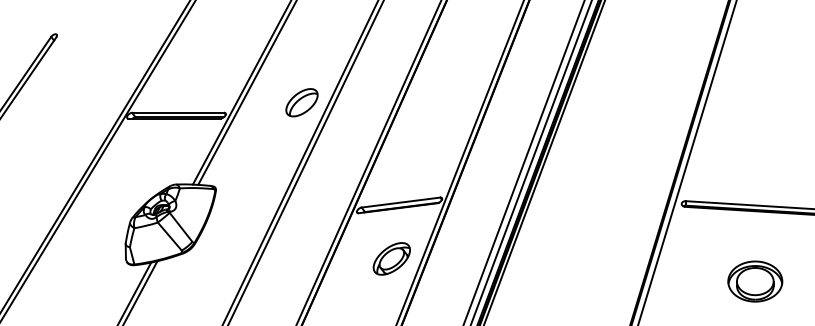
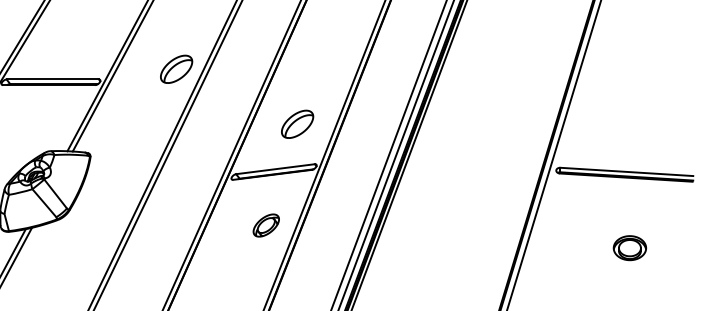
part: (422, 157) -> (297, 124), added
part: (391, 258) -> (266, 225), size x0.7
part: (755, 281) -> (630, 248), size x0.6

